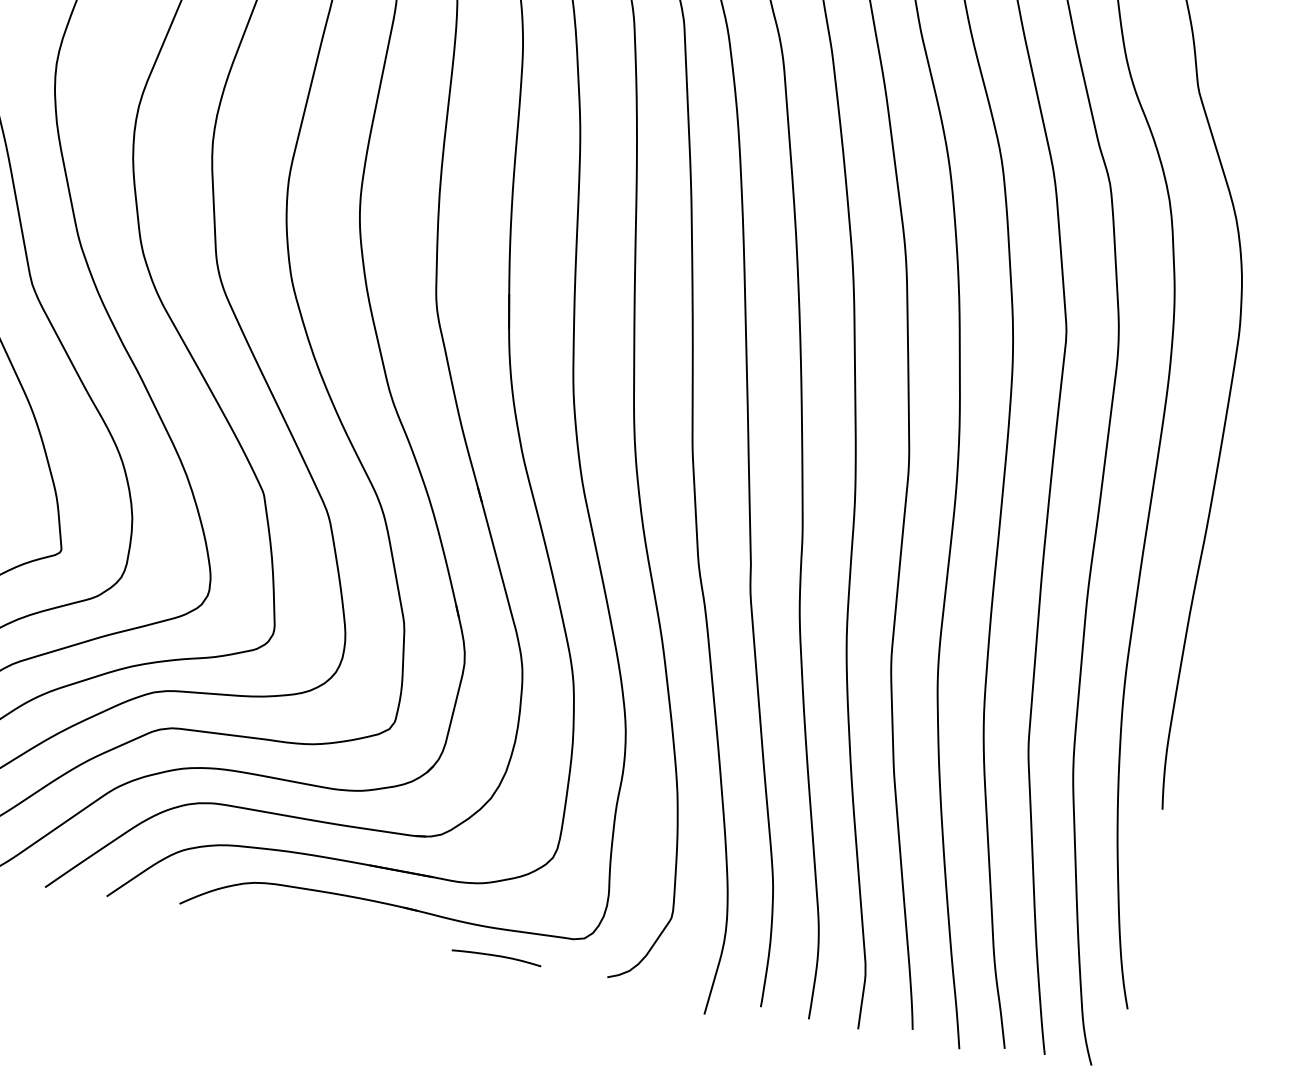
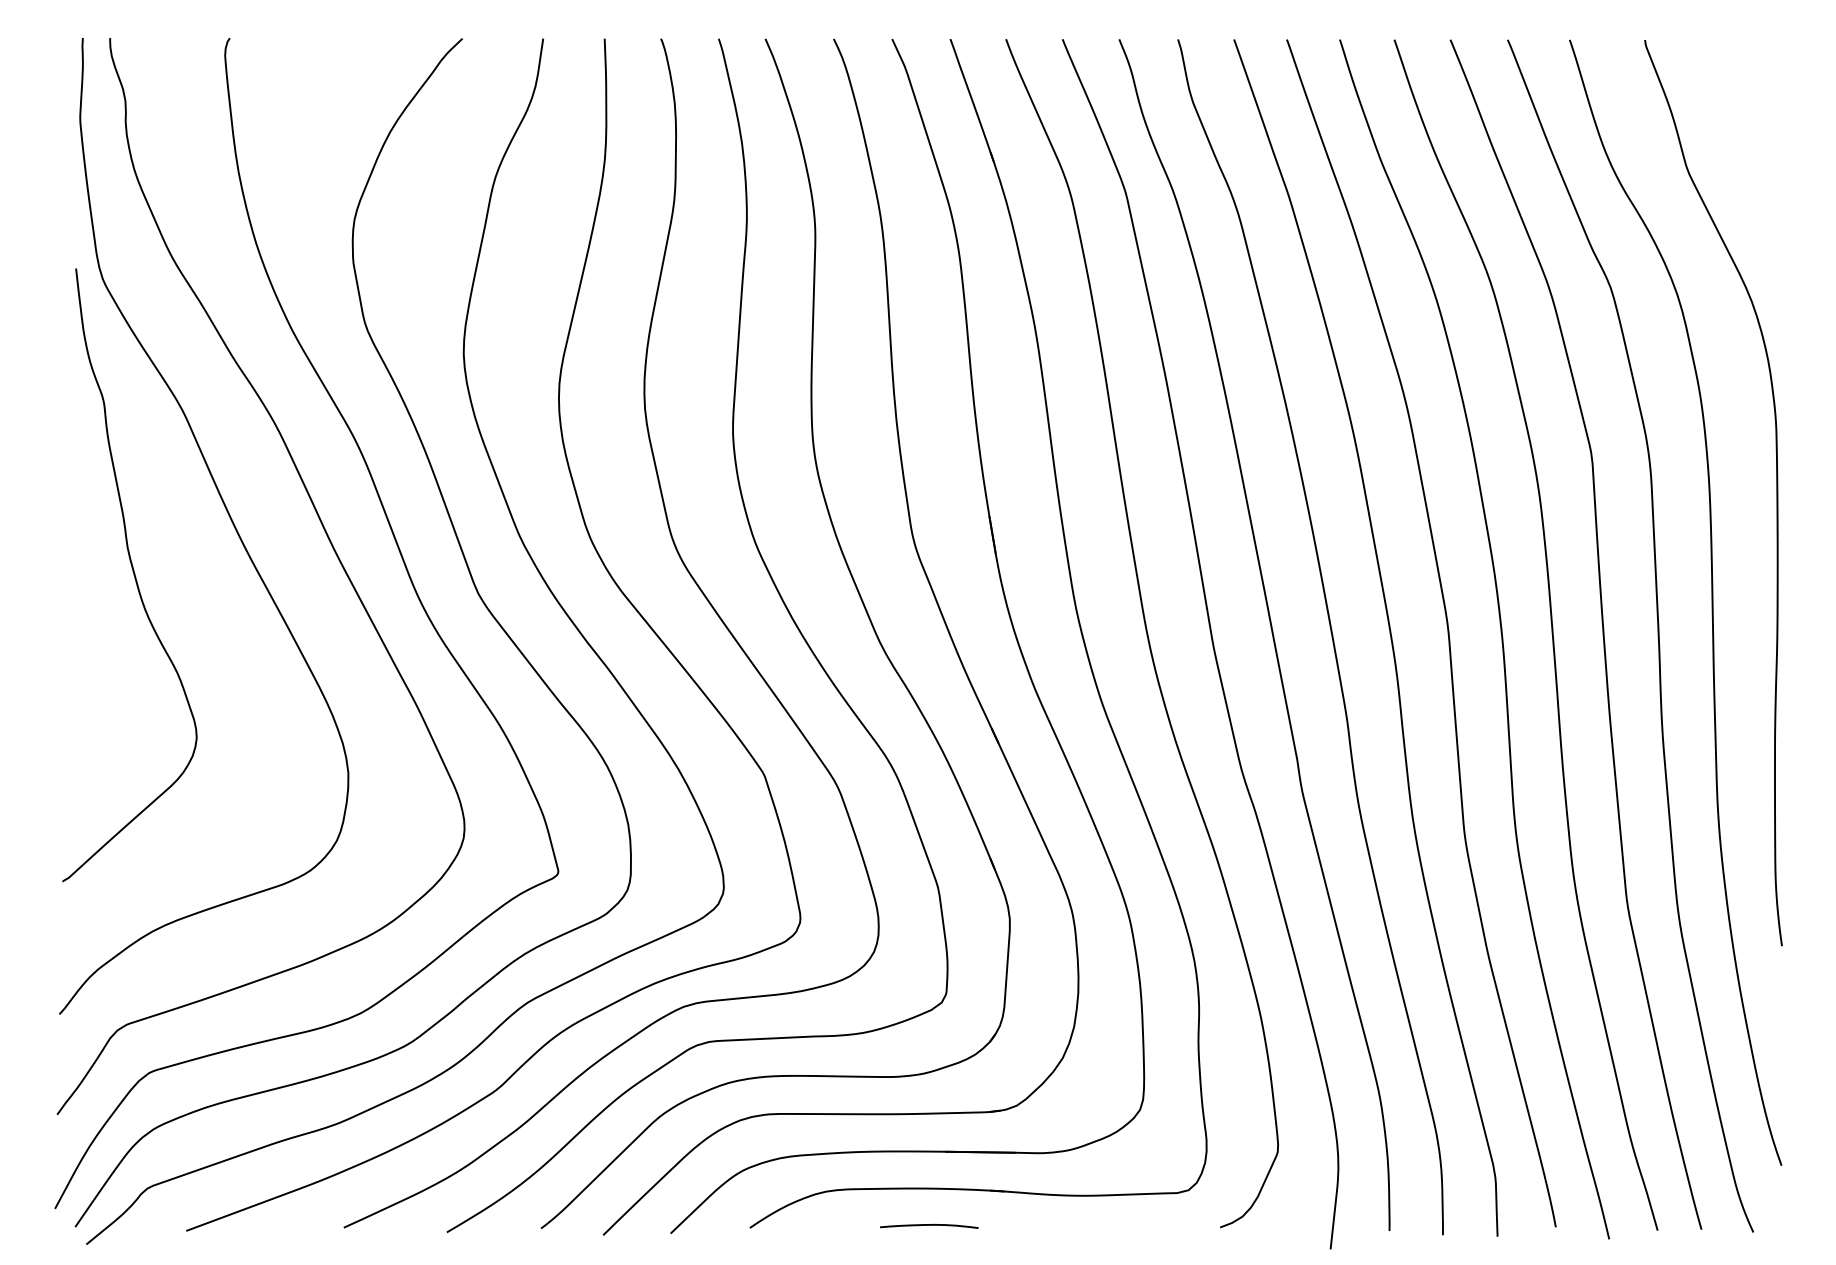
curve: (497, 956) -> (929, 1225), moved

